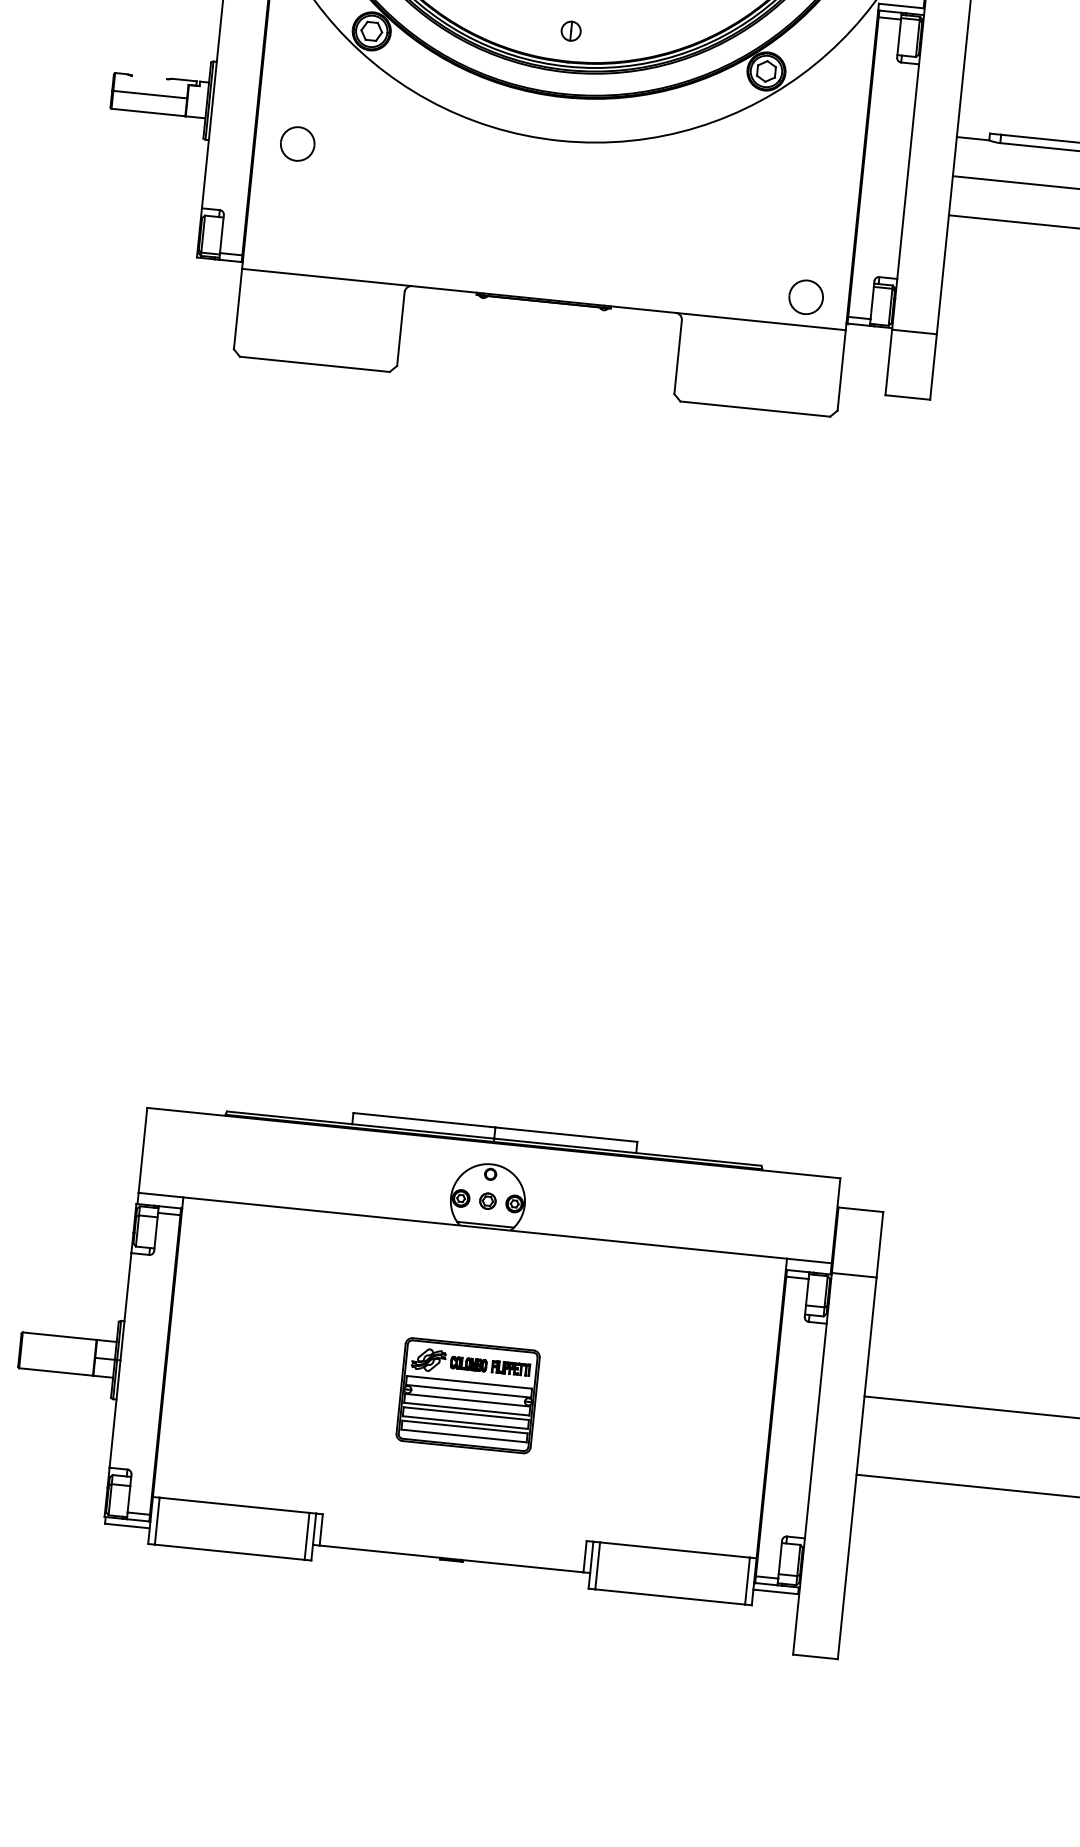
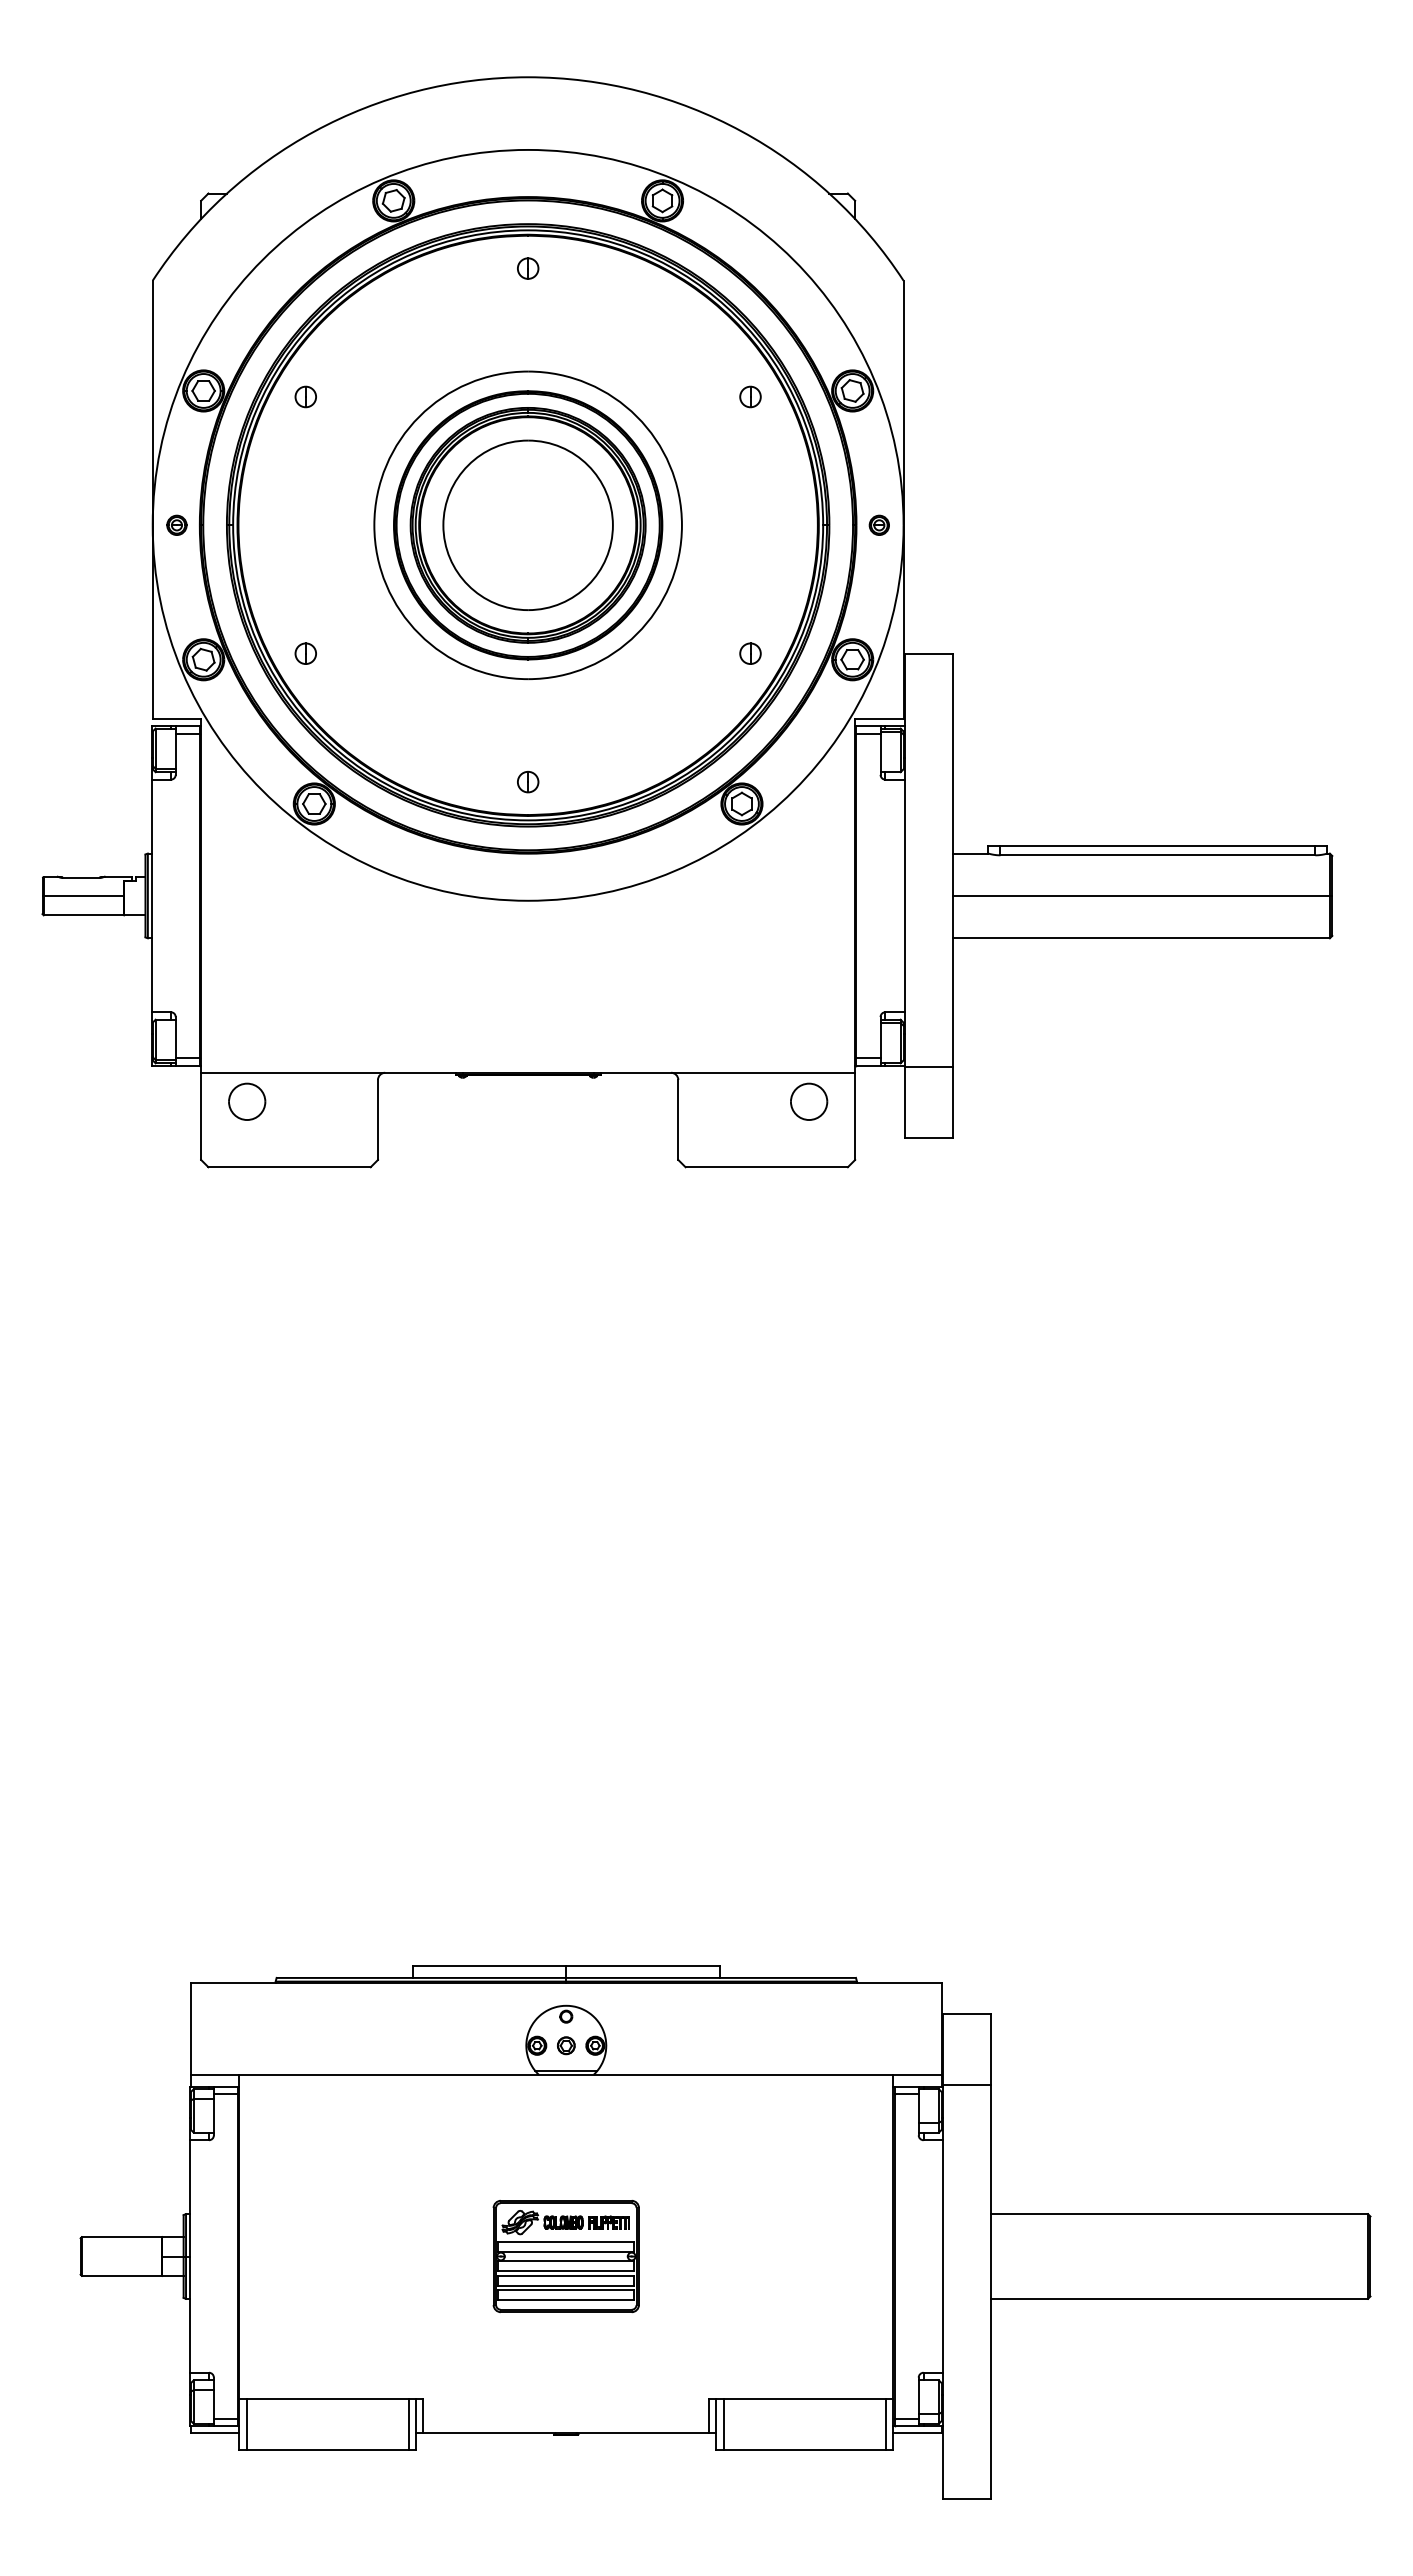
line: (149, 77) -> (81, 877), added
part: (298, 143) -> (247, 1101), moved
part: (806, 297) -> (809, 1101), moved

